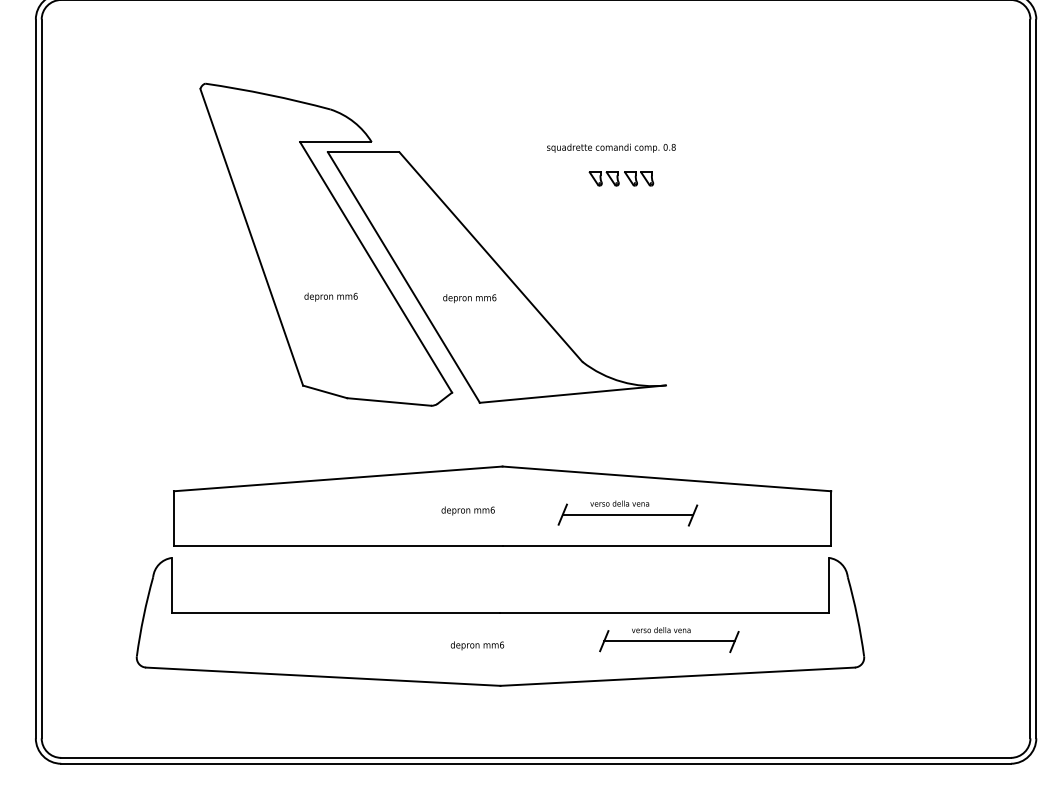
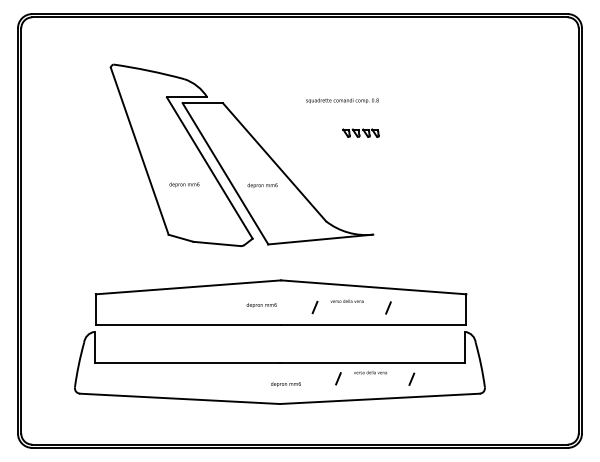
part: (620, 177) -> (360, 132), moved
line: (627, 514) -> (351, 307), removed
line: (668, 640) -> (374, 378), removed
text: (476, 645) -> (285, 384), moved

